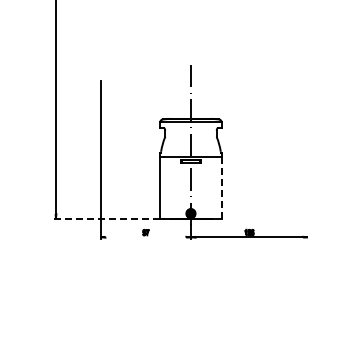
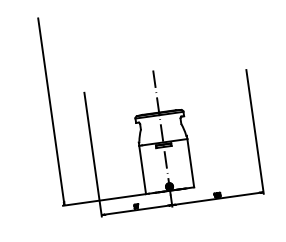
line: (307, 159) -> (254, 131), added
line: (221, 187) -> (190, 162), dashed -> solid
line: (106, 218) -> (103, 199), dashed -> solid
line: (145, 237) -> (136, 210), added

